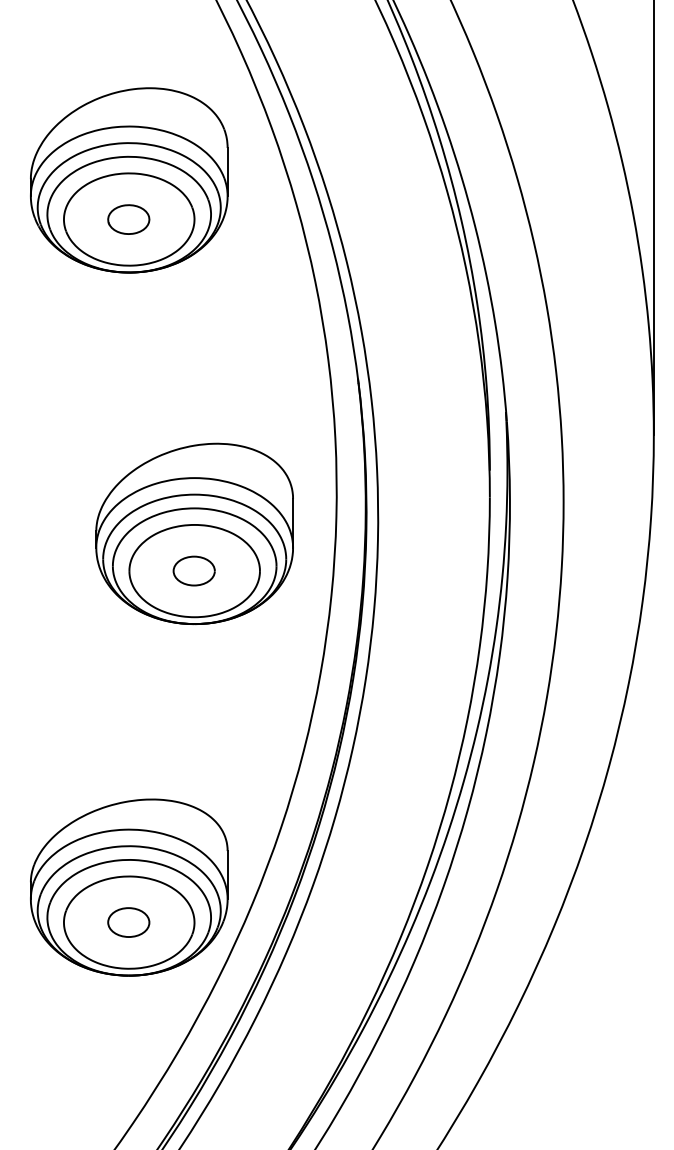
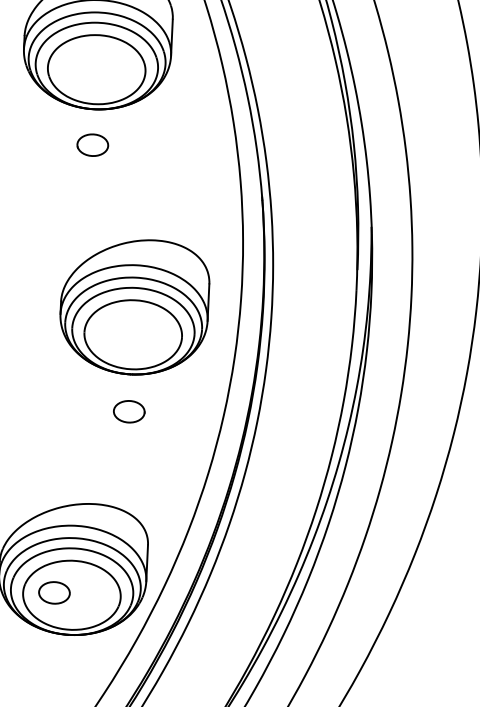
part: (128, 219) -> (92, 145), moved
part: (193, 570) -> (128, 411), moved
part: (128, 922) -> (54, 592), moved

